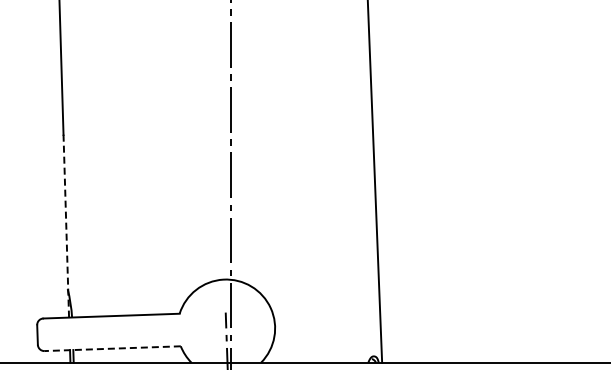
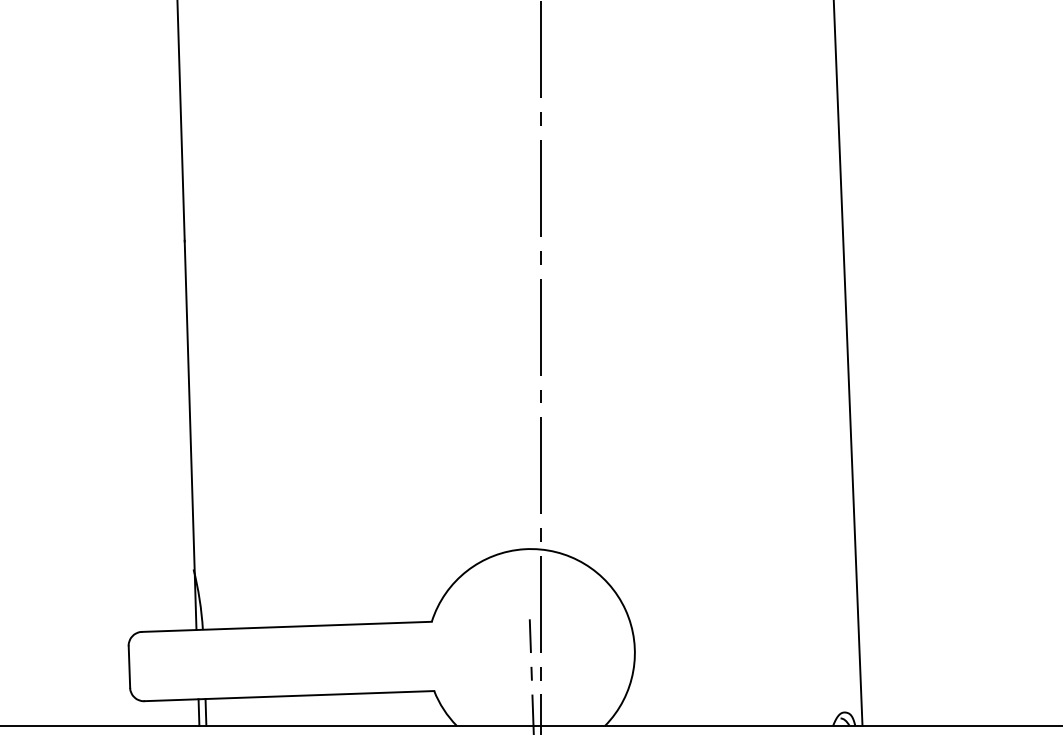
line: (66, 226) -> (191, 436), dashed -> solid
line: (112, 348) -> (288, 695), dashed -> solid

